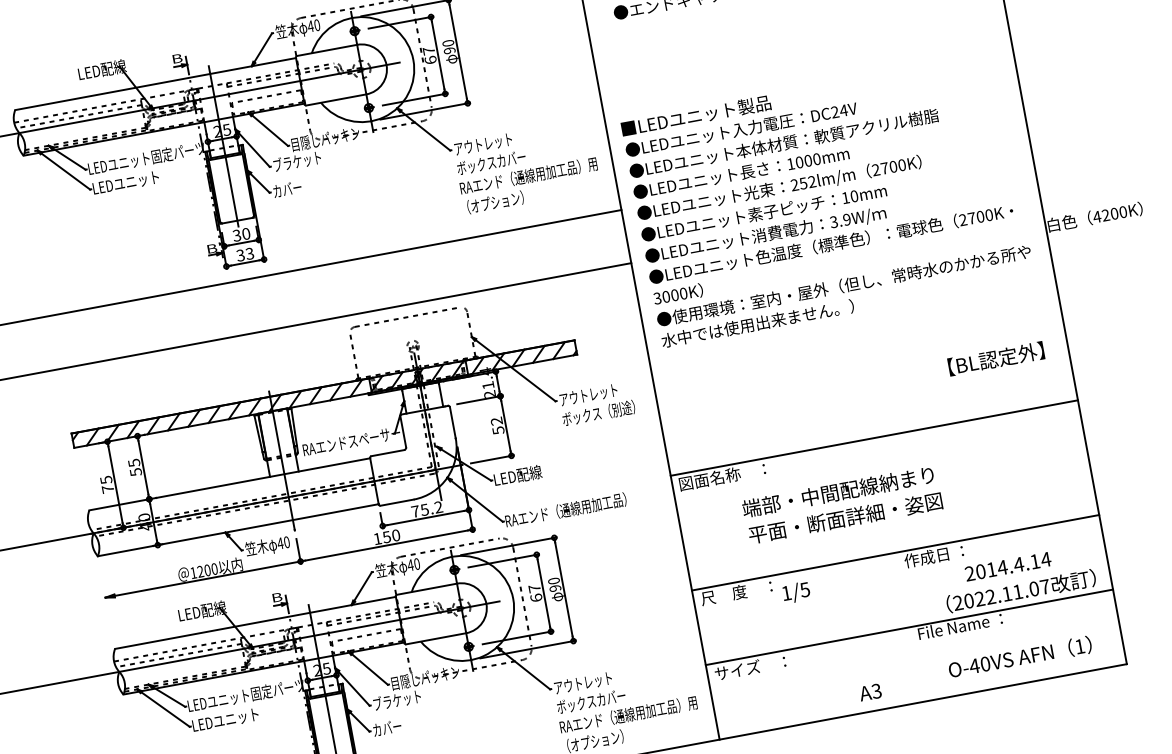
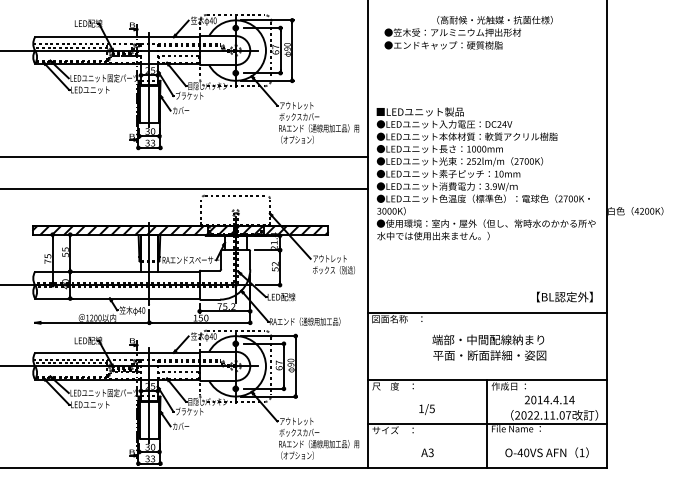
text: (995, 357) -> (564, 296), moved
text: (842, 504) -> (489, 347), moved
text: (795, 592) -> (426, 409), moved
line: (909, 626) -> (487, 423), added
text: (870, 691) -> (427, 452), moved

